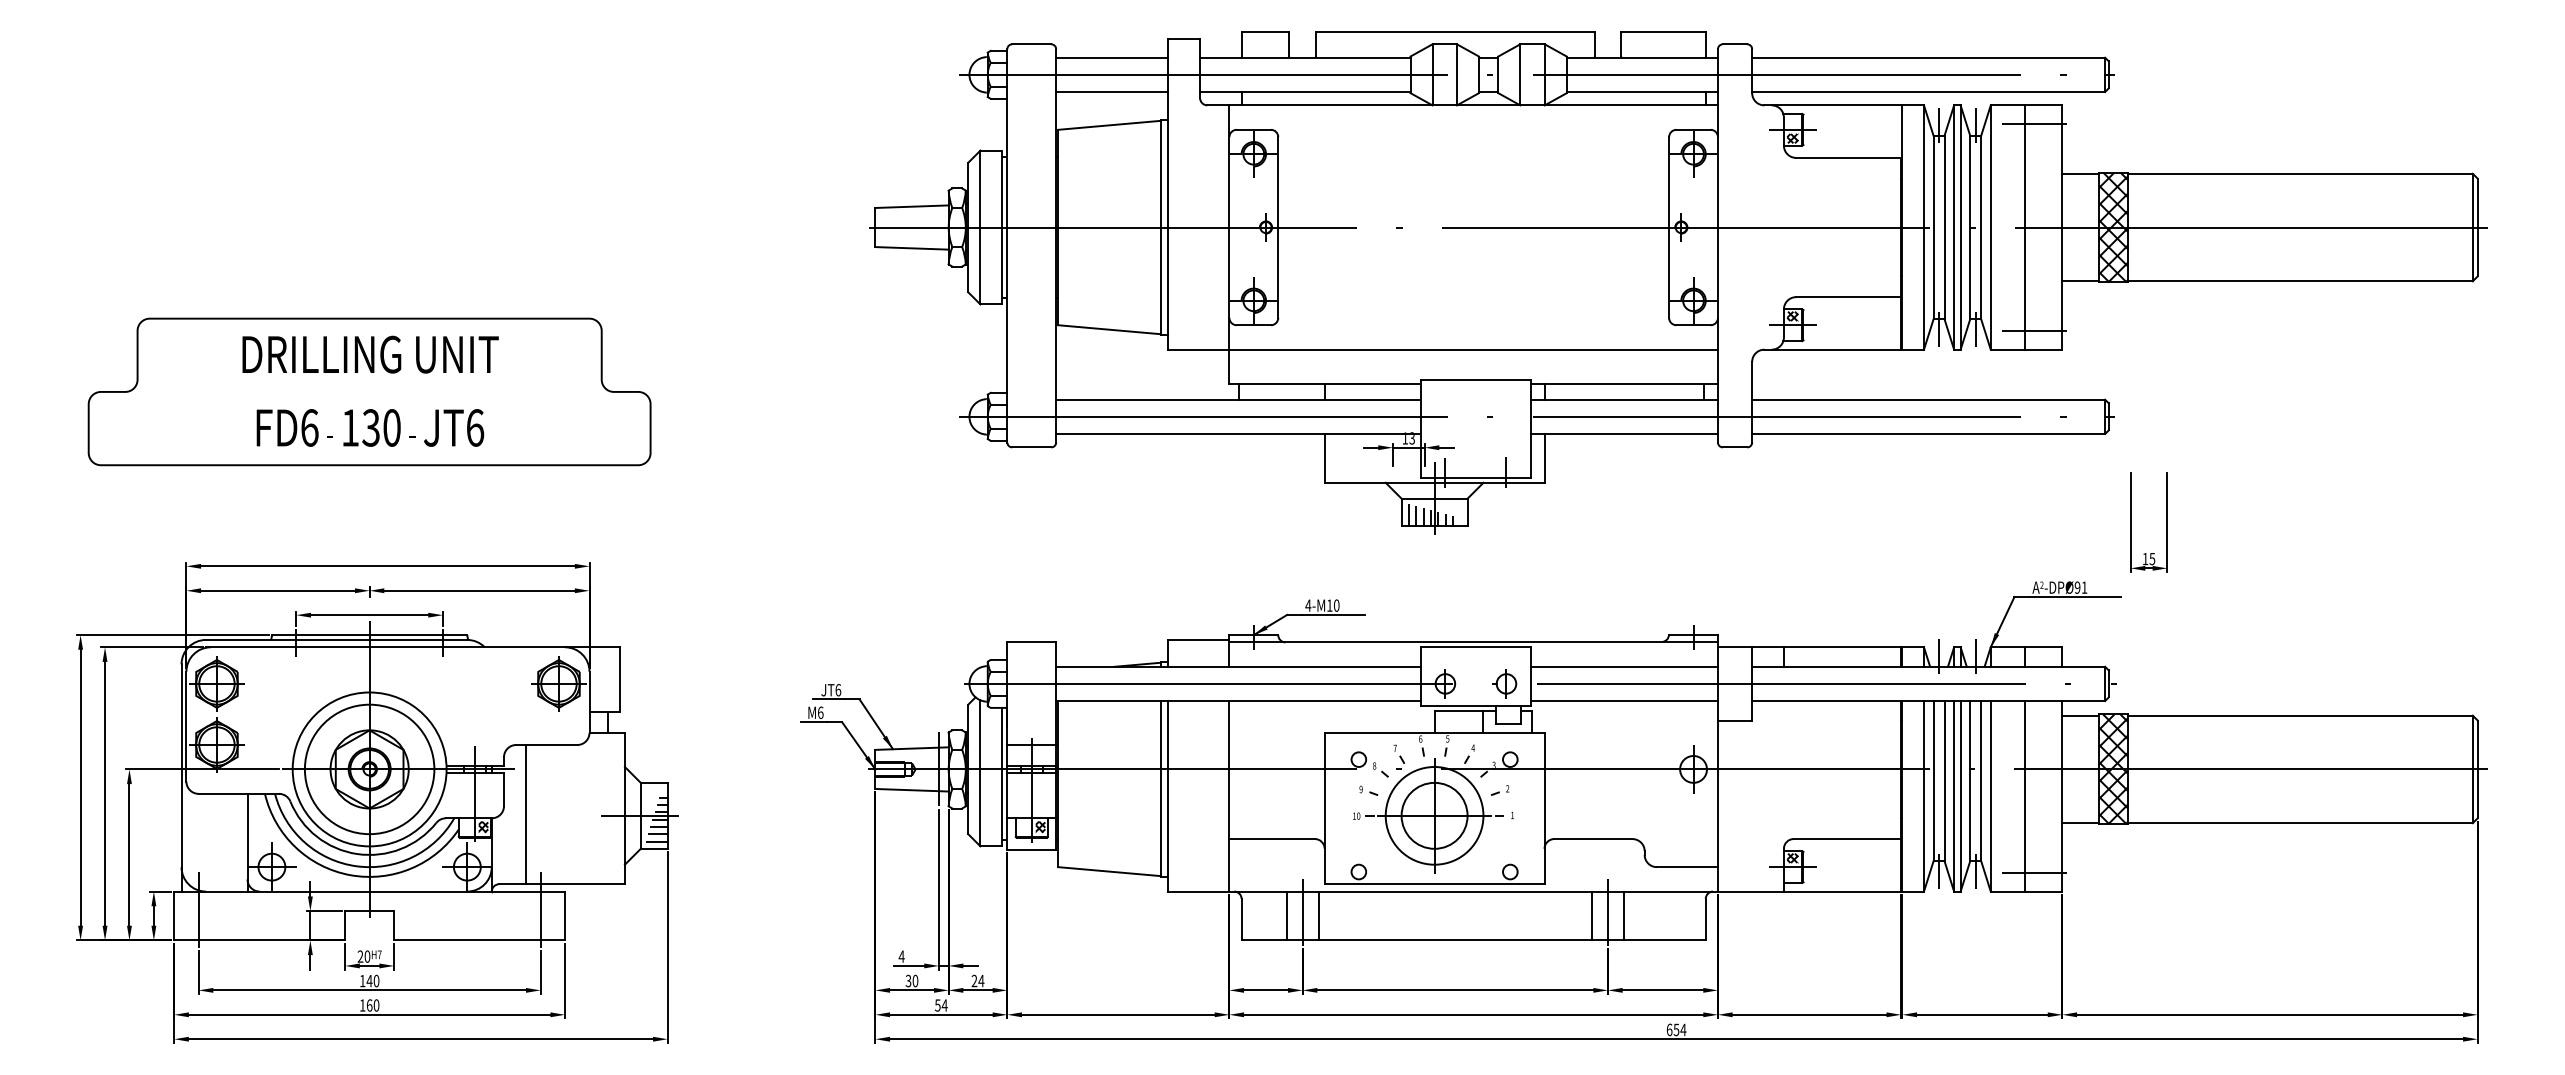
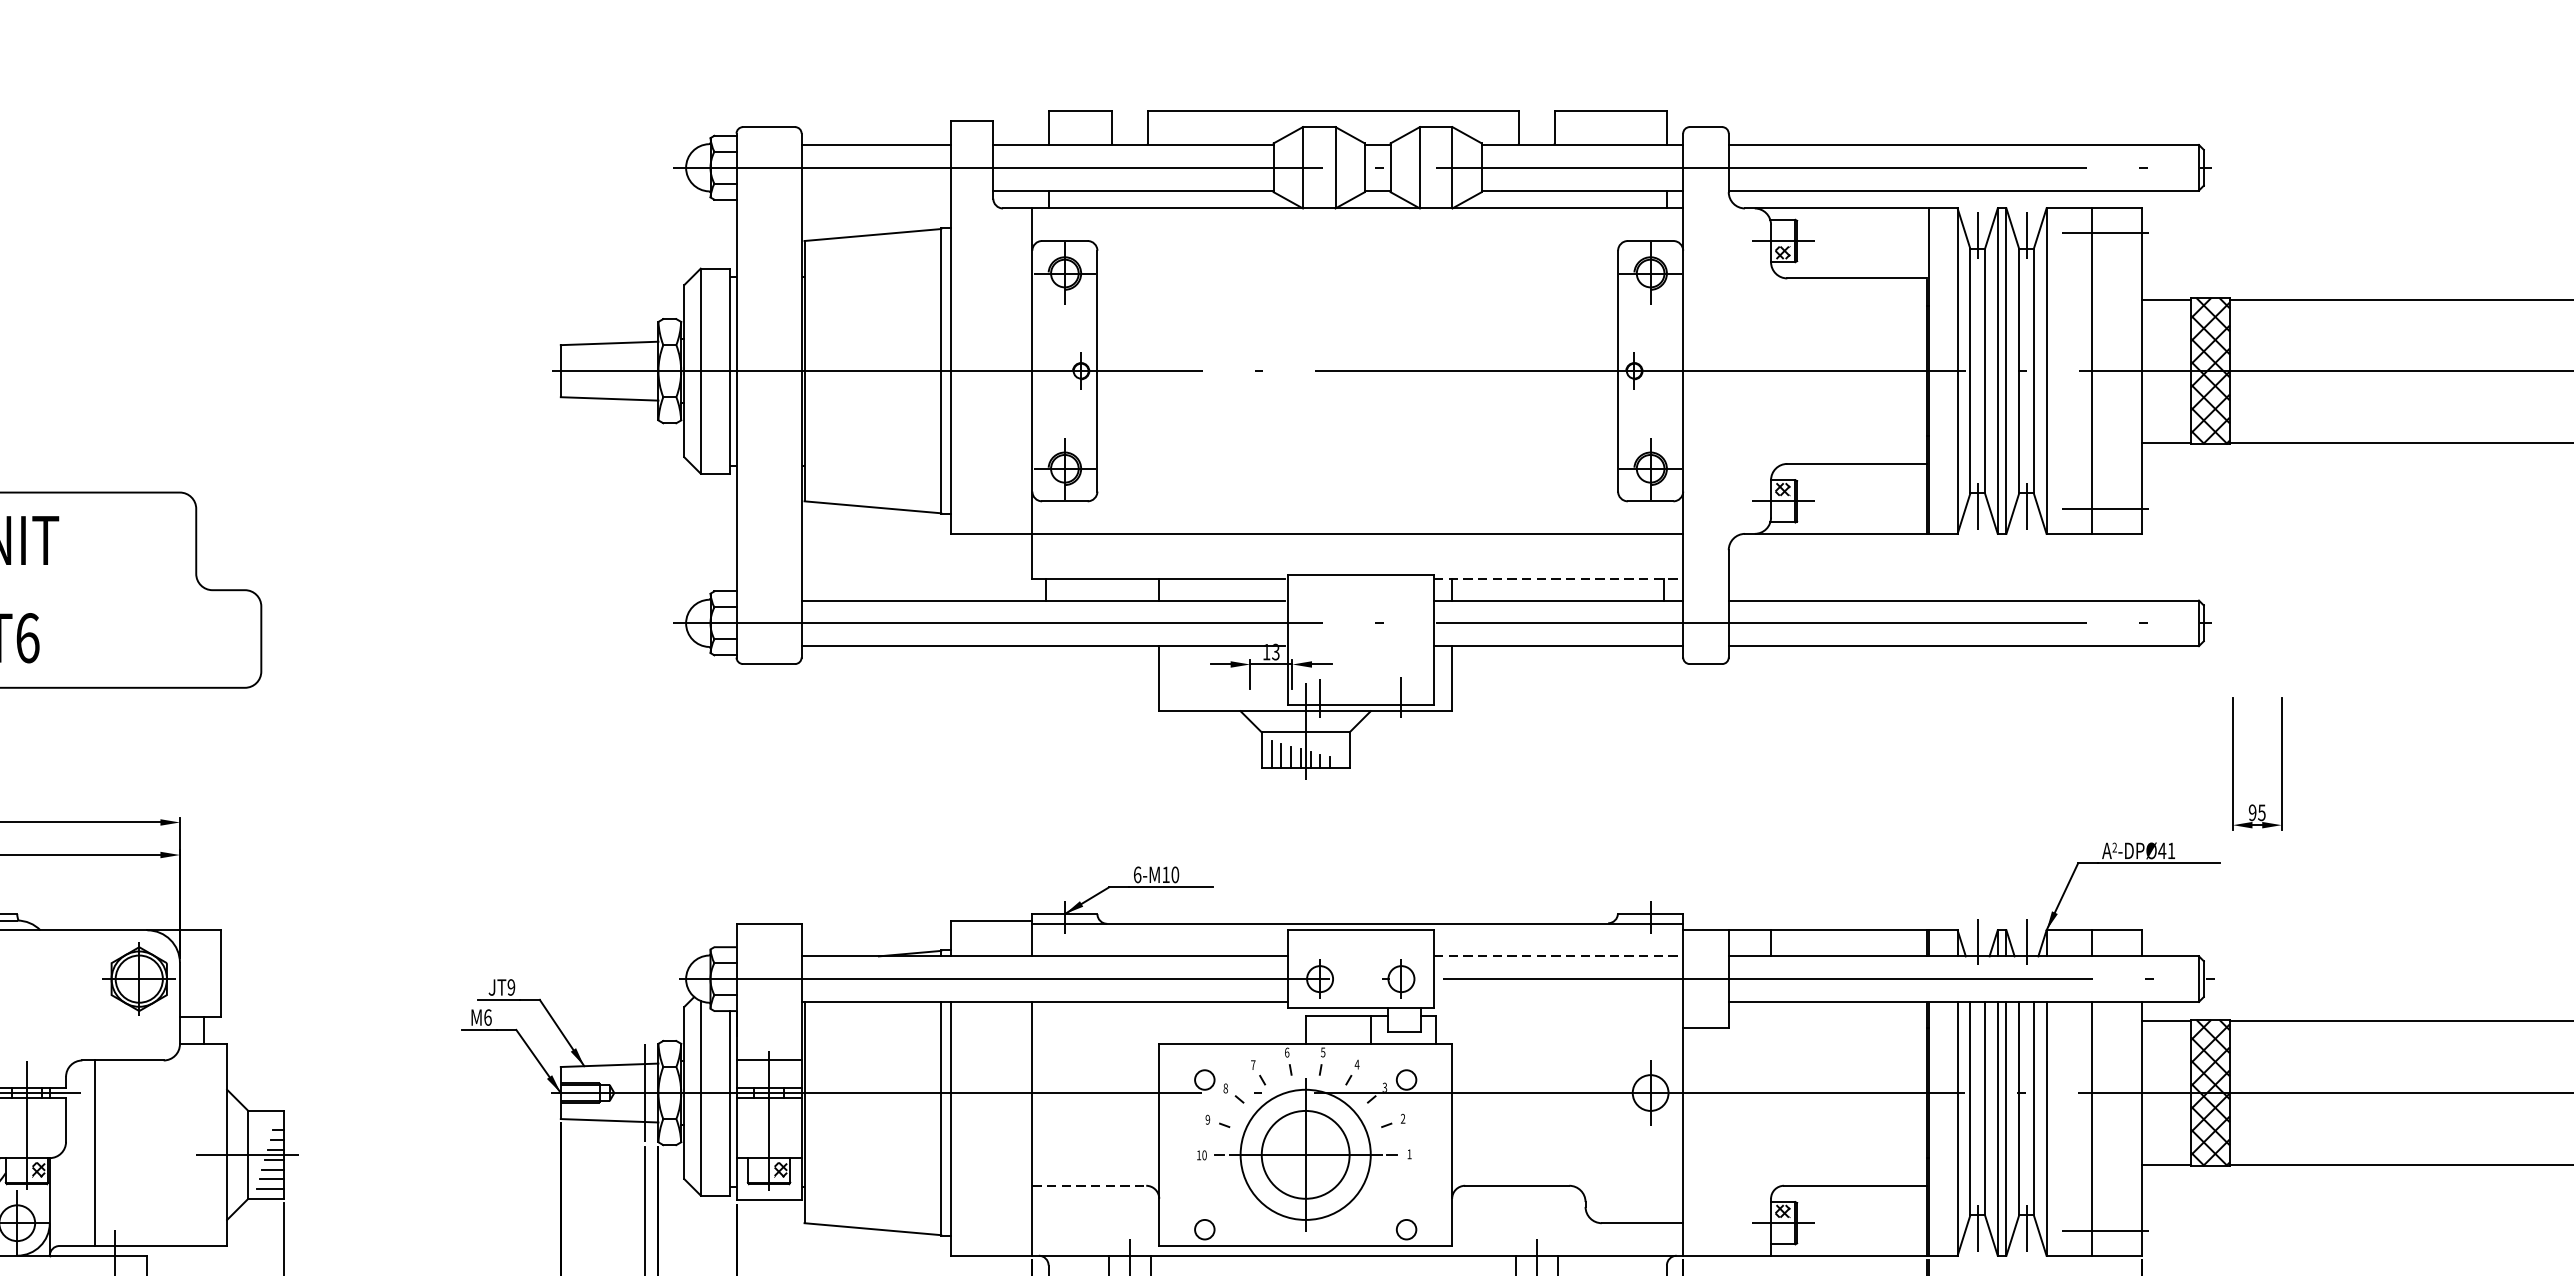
line: (1112, 91) -> (876, 189), removed
line: (1624, 383) -> (1558, 578), solid -> dashed
text: (2145, 558) -> (2252, 812), 15 -> 95
text: (2077, 587) -> (2162, 850), -DPØ91 -> -DPØ41
text: (1308, 605) -> (1137, 874), 4-M10 -> 6-M10
line: (1624, 666) -> (1558, 955), solid -> dashed
text: (838, 690) -> (511, 987), JT6 -> JT9
line: (1623, 701) -> (1557, 1002), removed
line: (1272, 839) -> (1089, 1186), solid -> dashed

